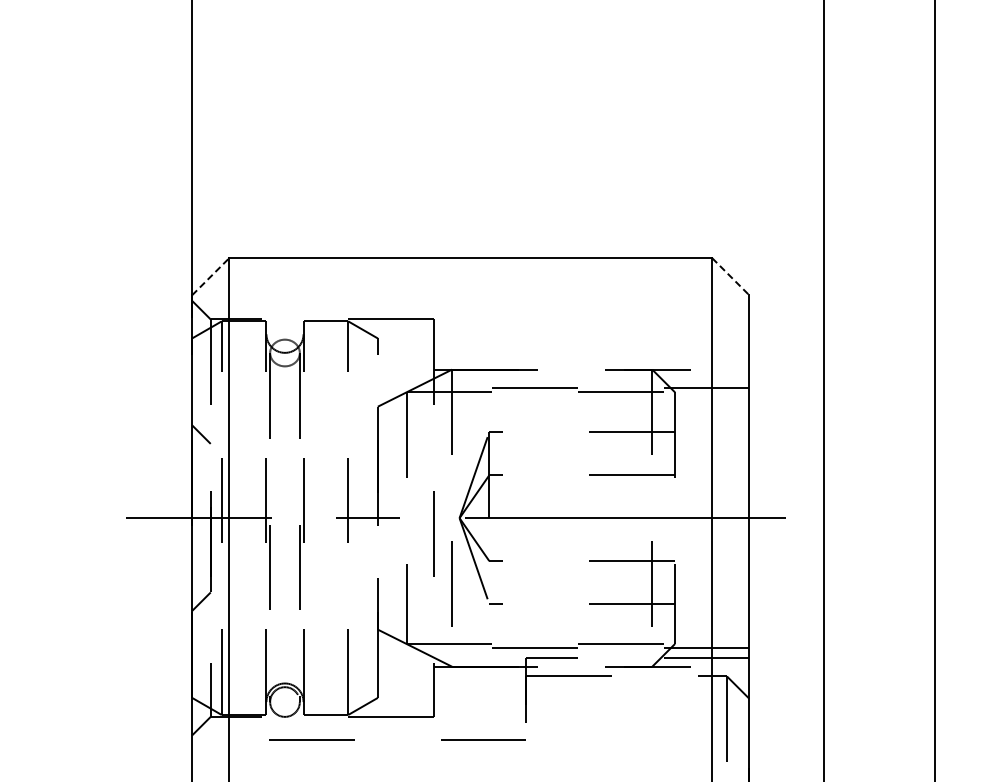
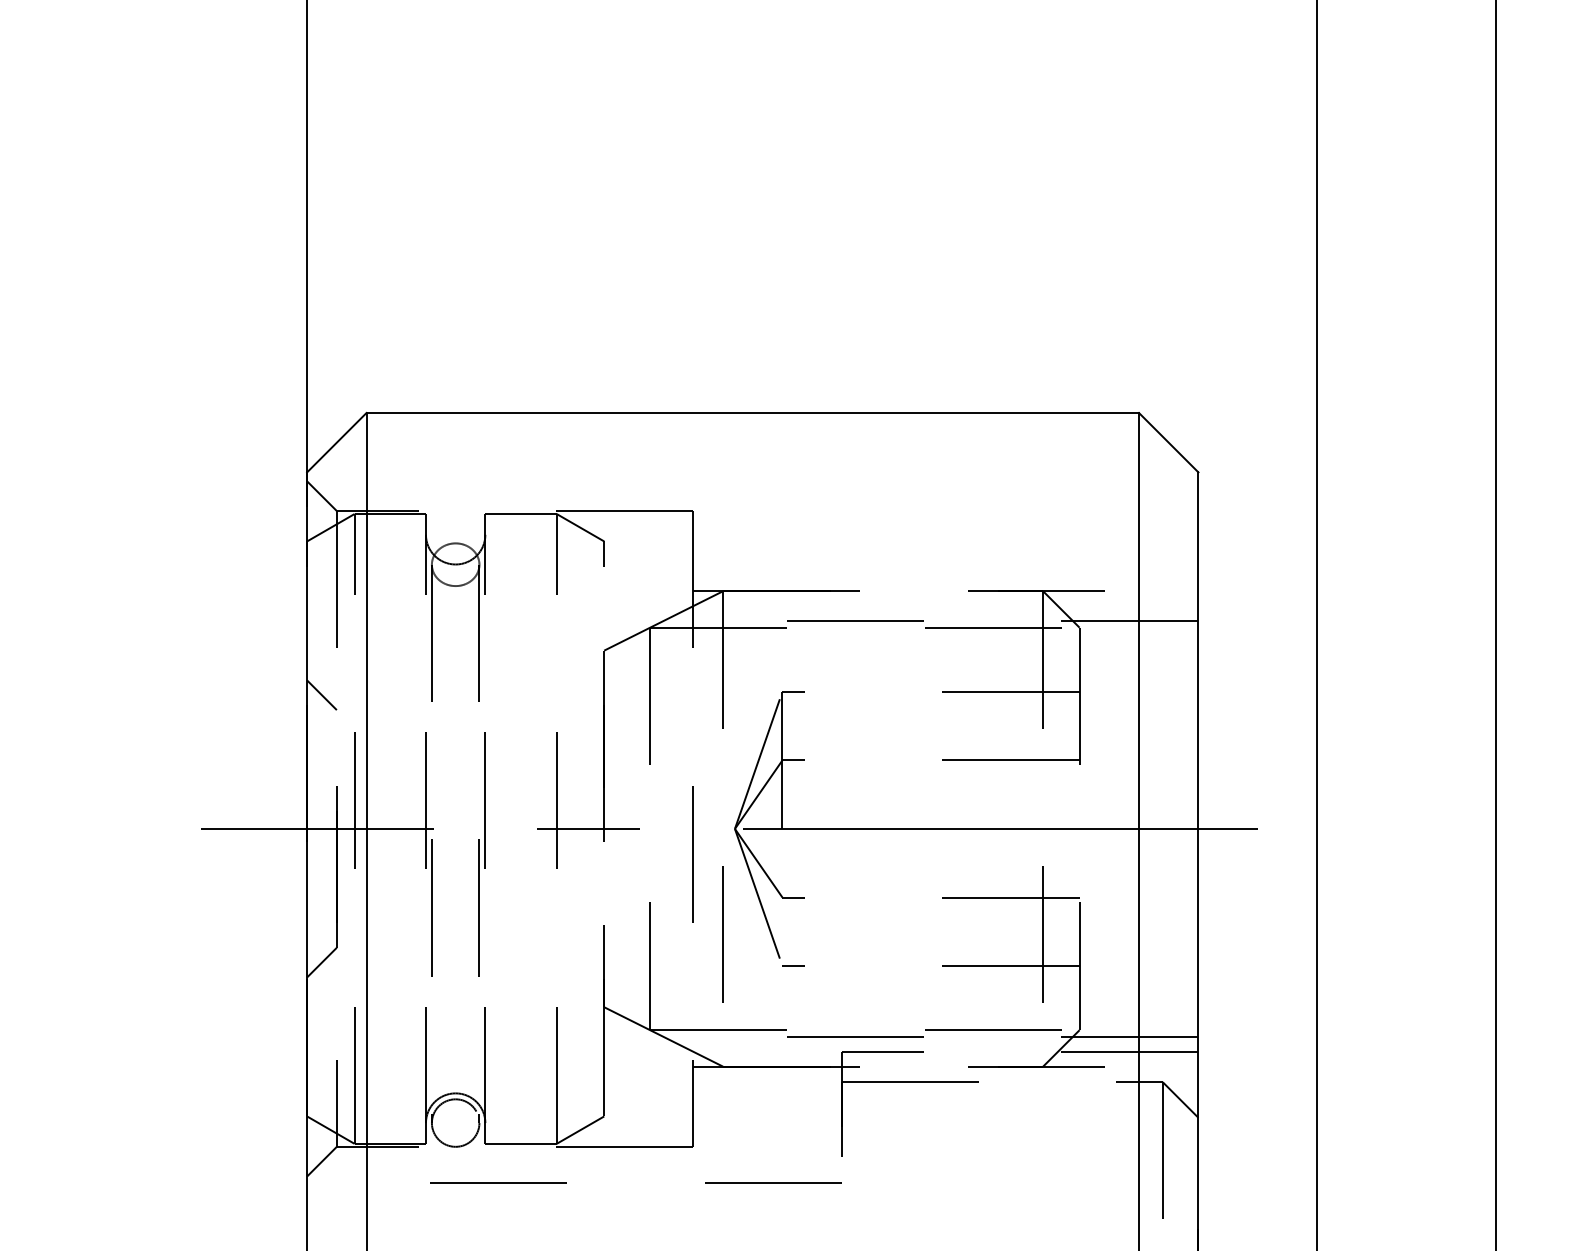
line: (211, 276) -> (338, 442), dashed -> solid
line: (731, 277) -> (1169, 443), dashed -> solid

